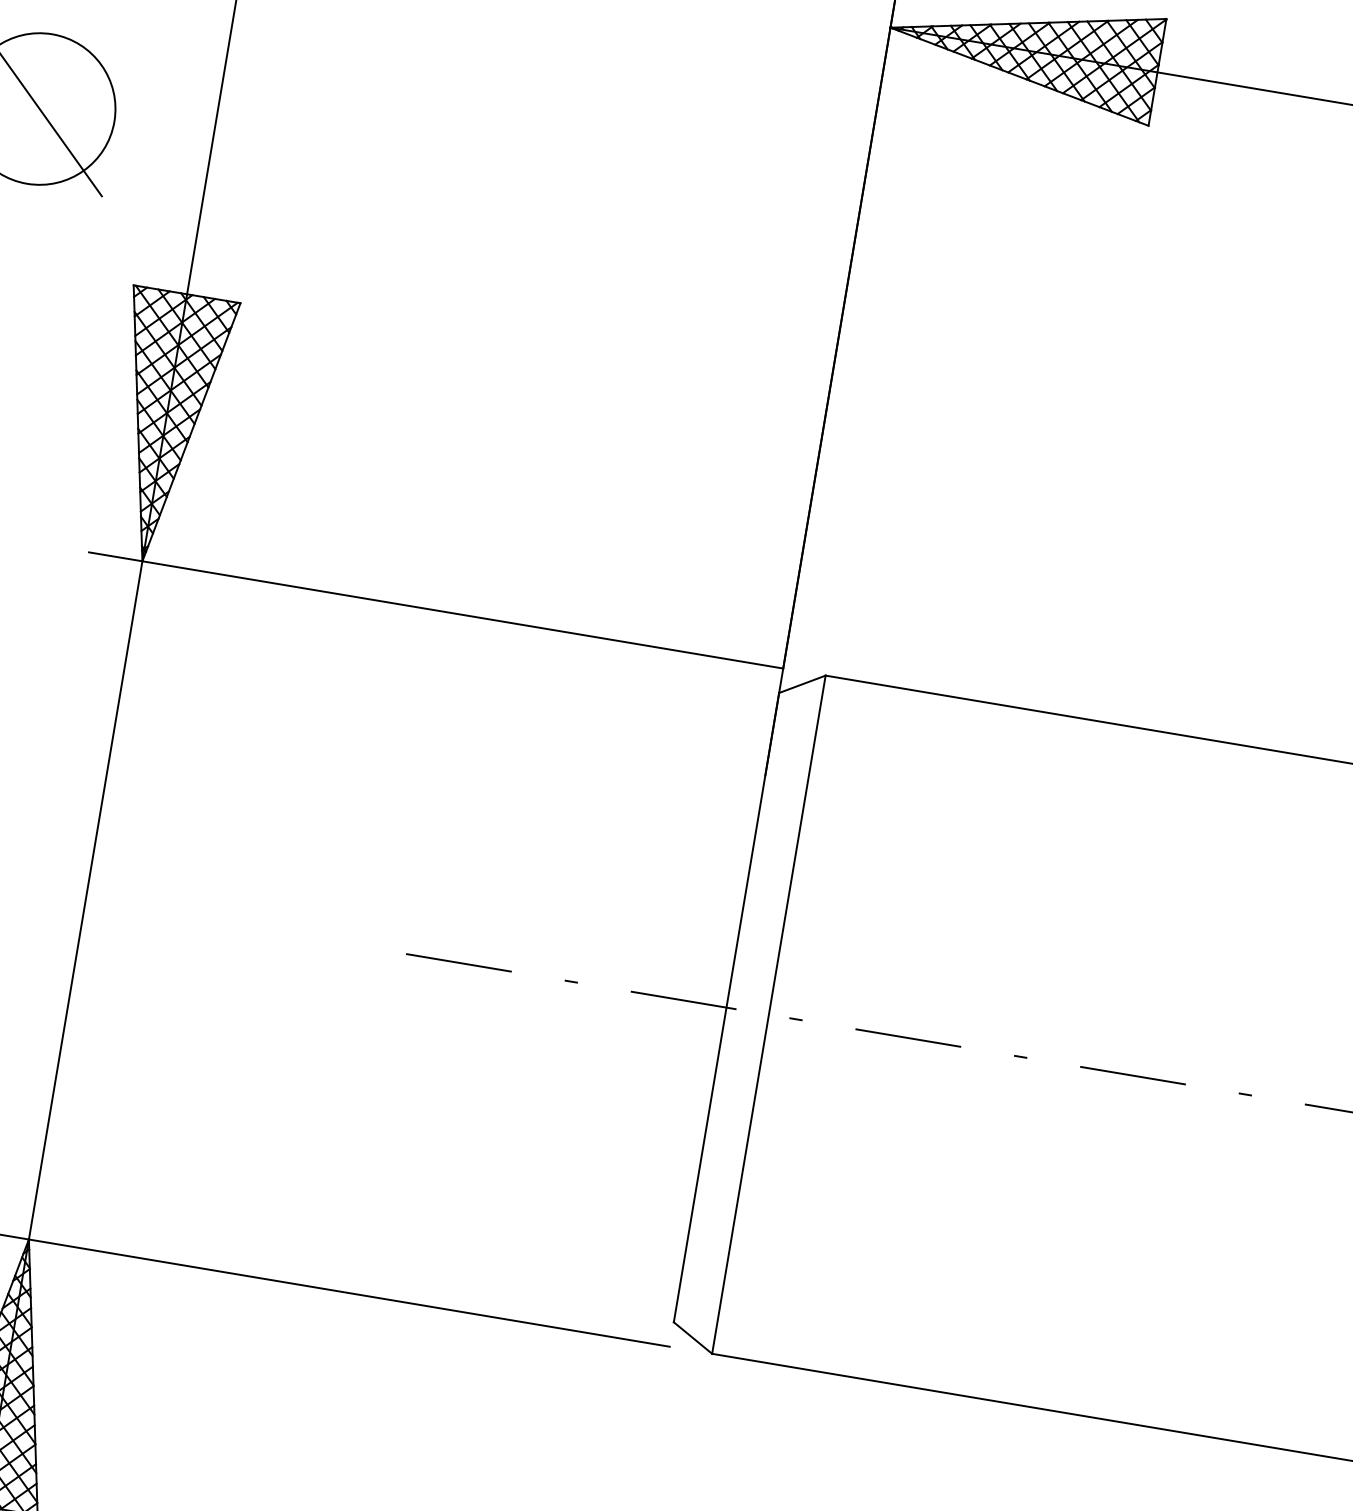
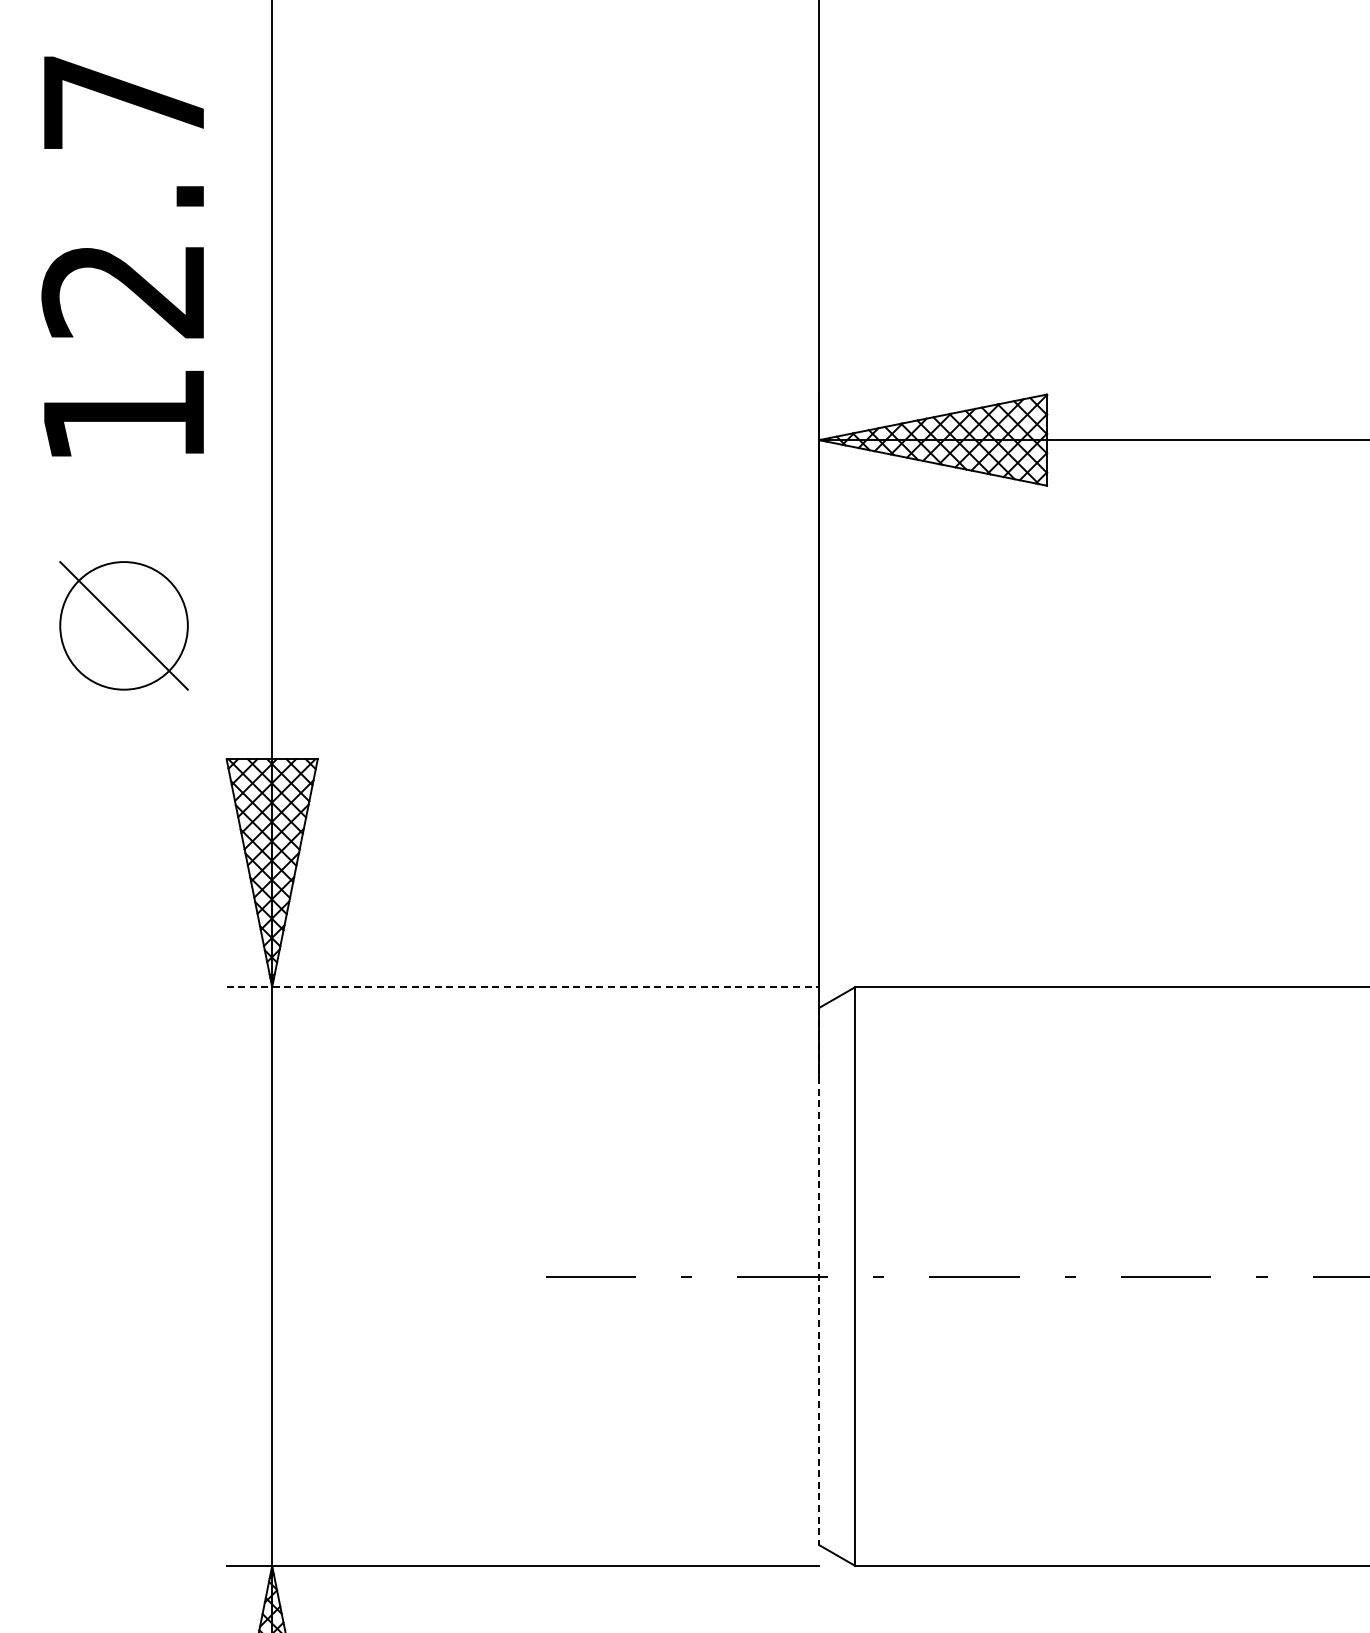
line: (436, 611) -> (523, 987), solid -> dashed
line: (726, 1007) -> (819, 1276), solid -> dashed

